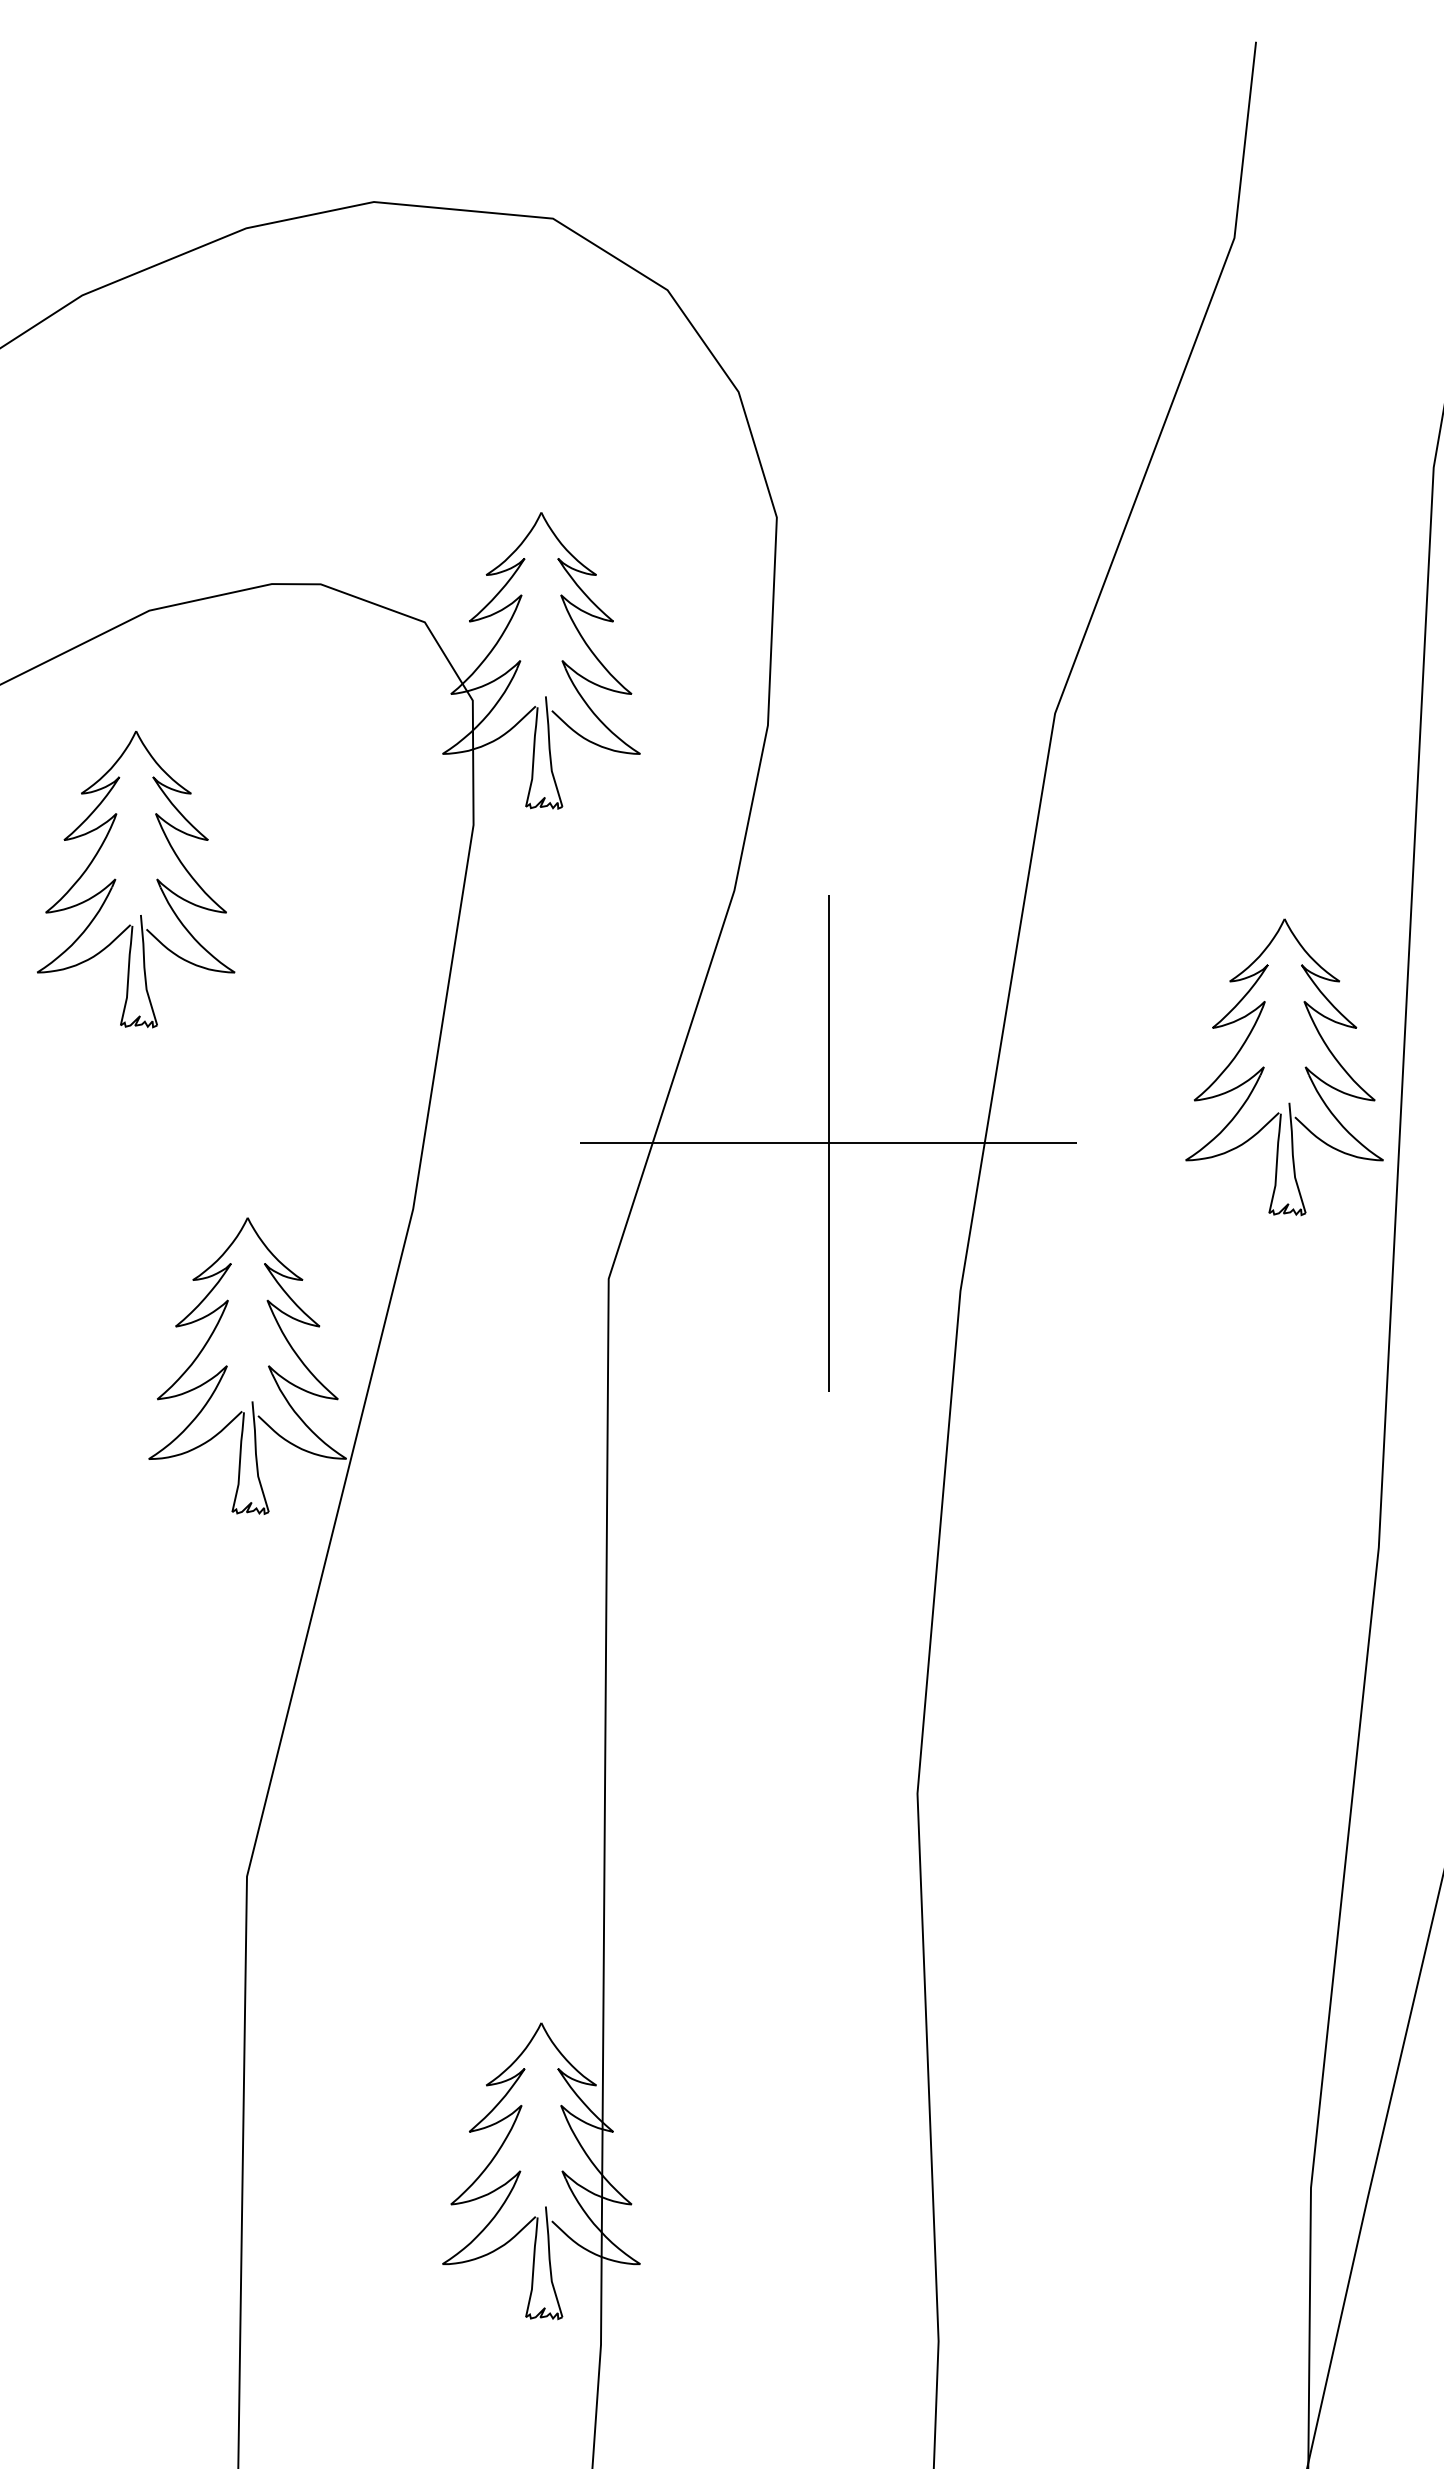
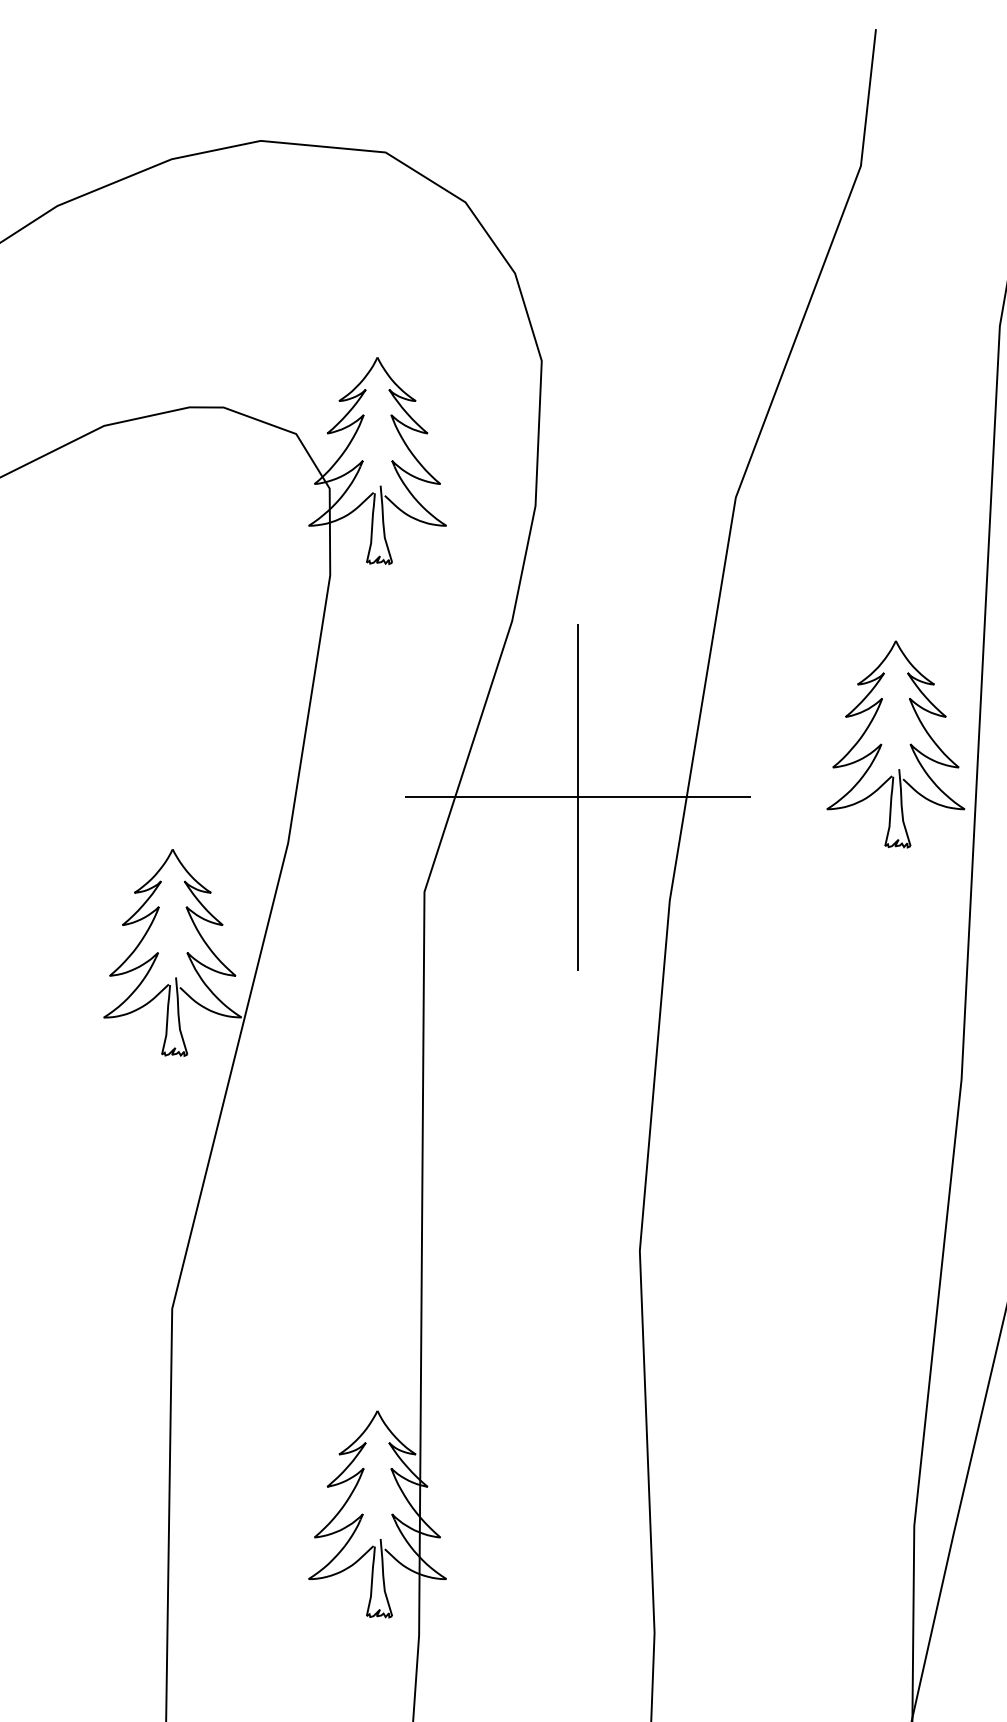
part: (135, 879) -> (94, 613), removed

